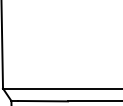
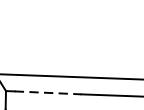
line: (43, 101) -> (48, 93), solid -> dashed

